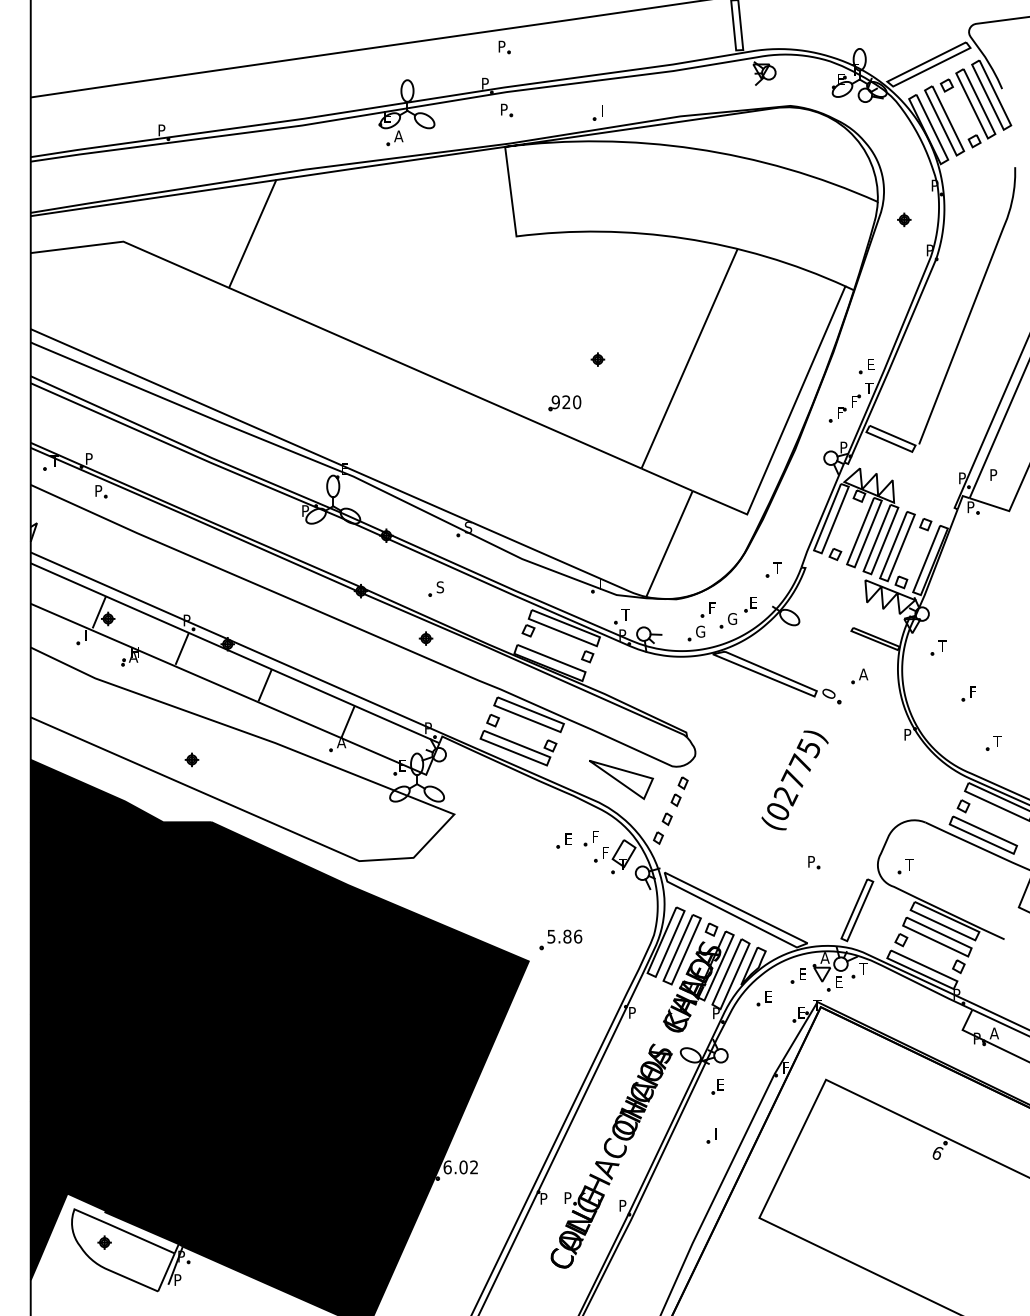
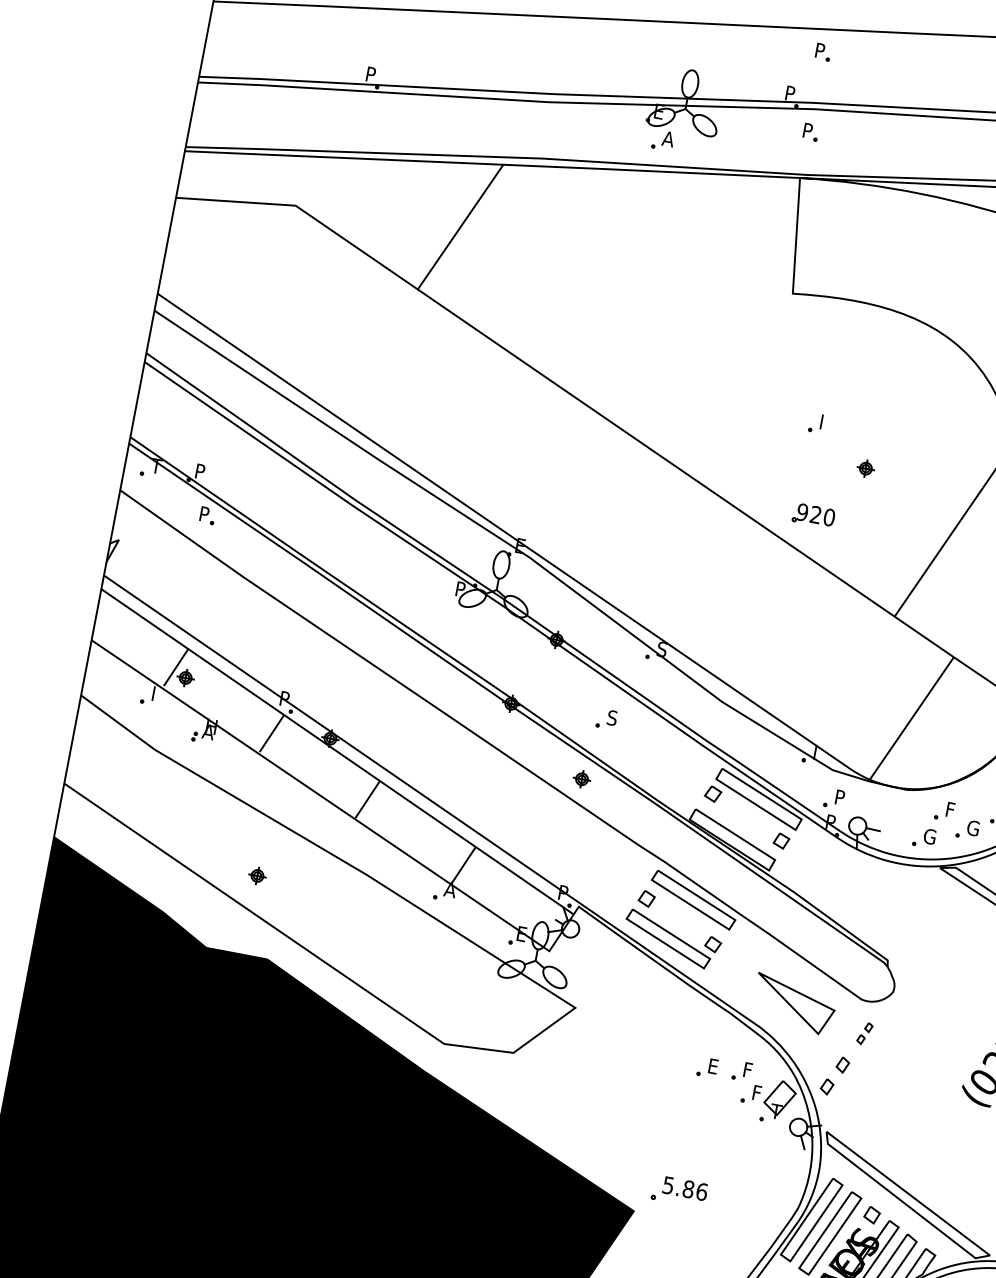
part: (597, 112) -> (815, 422), moved
text: (625, 614) -> (839, 796), T -> P
part: (679, 791) -> (864, 1033), size x0.6

